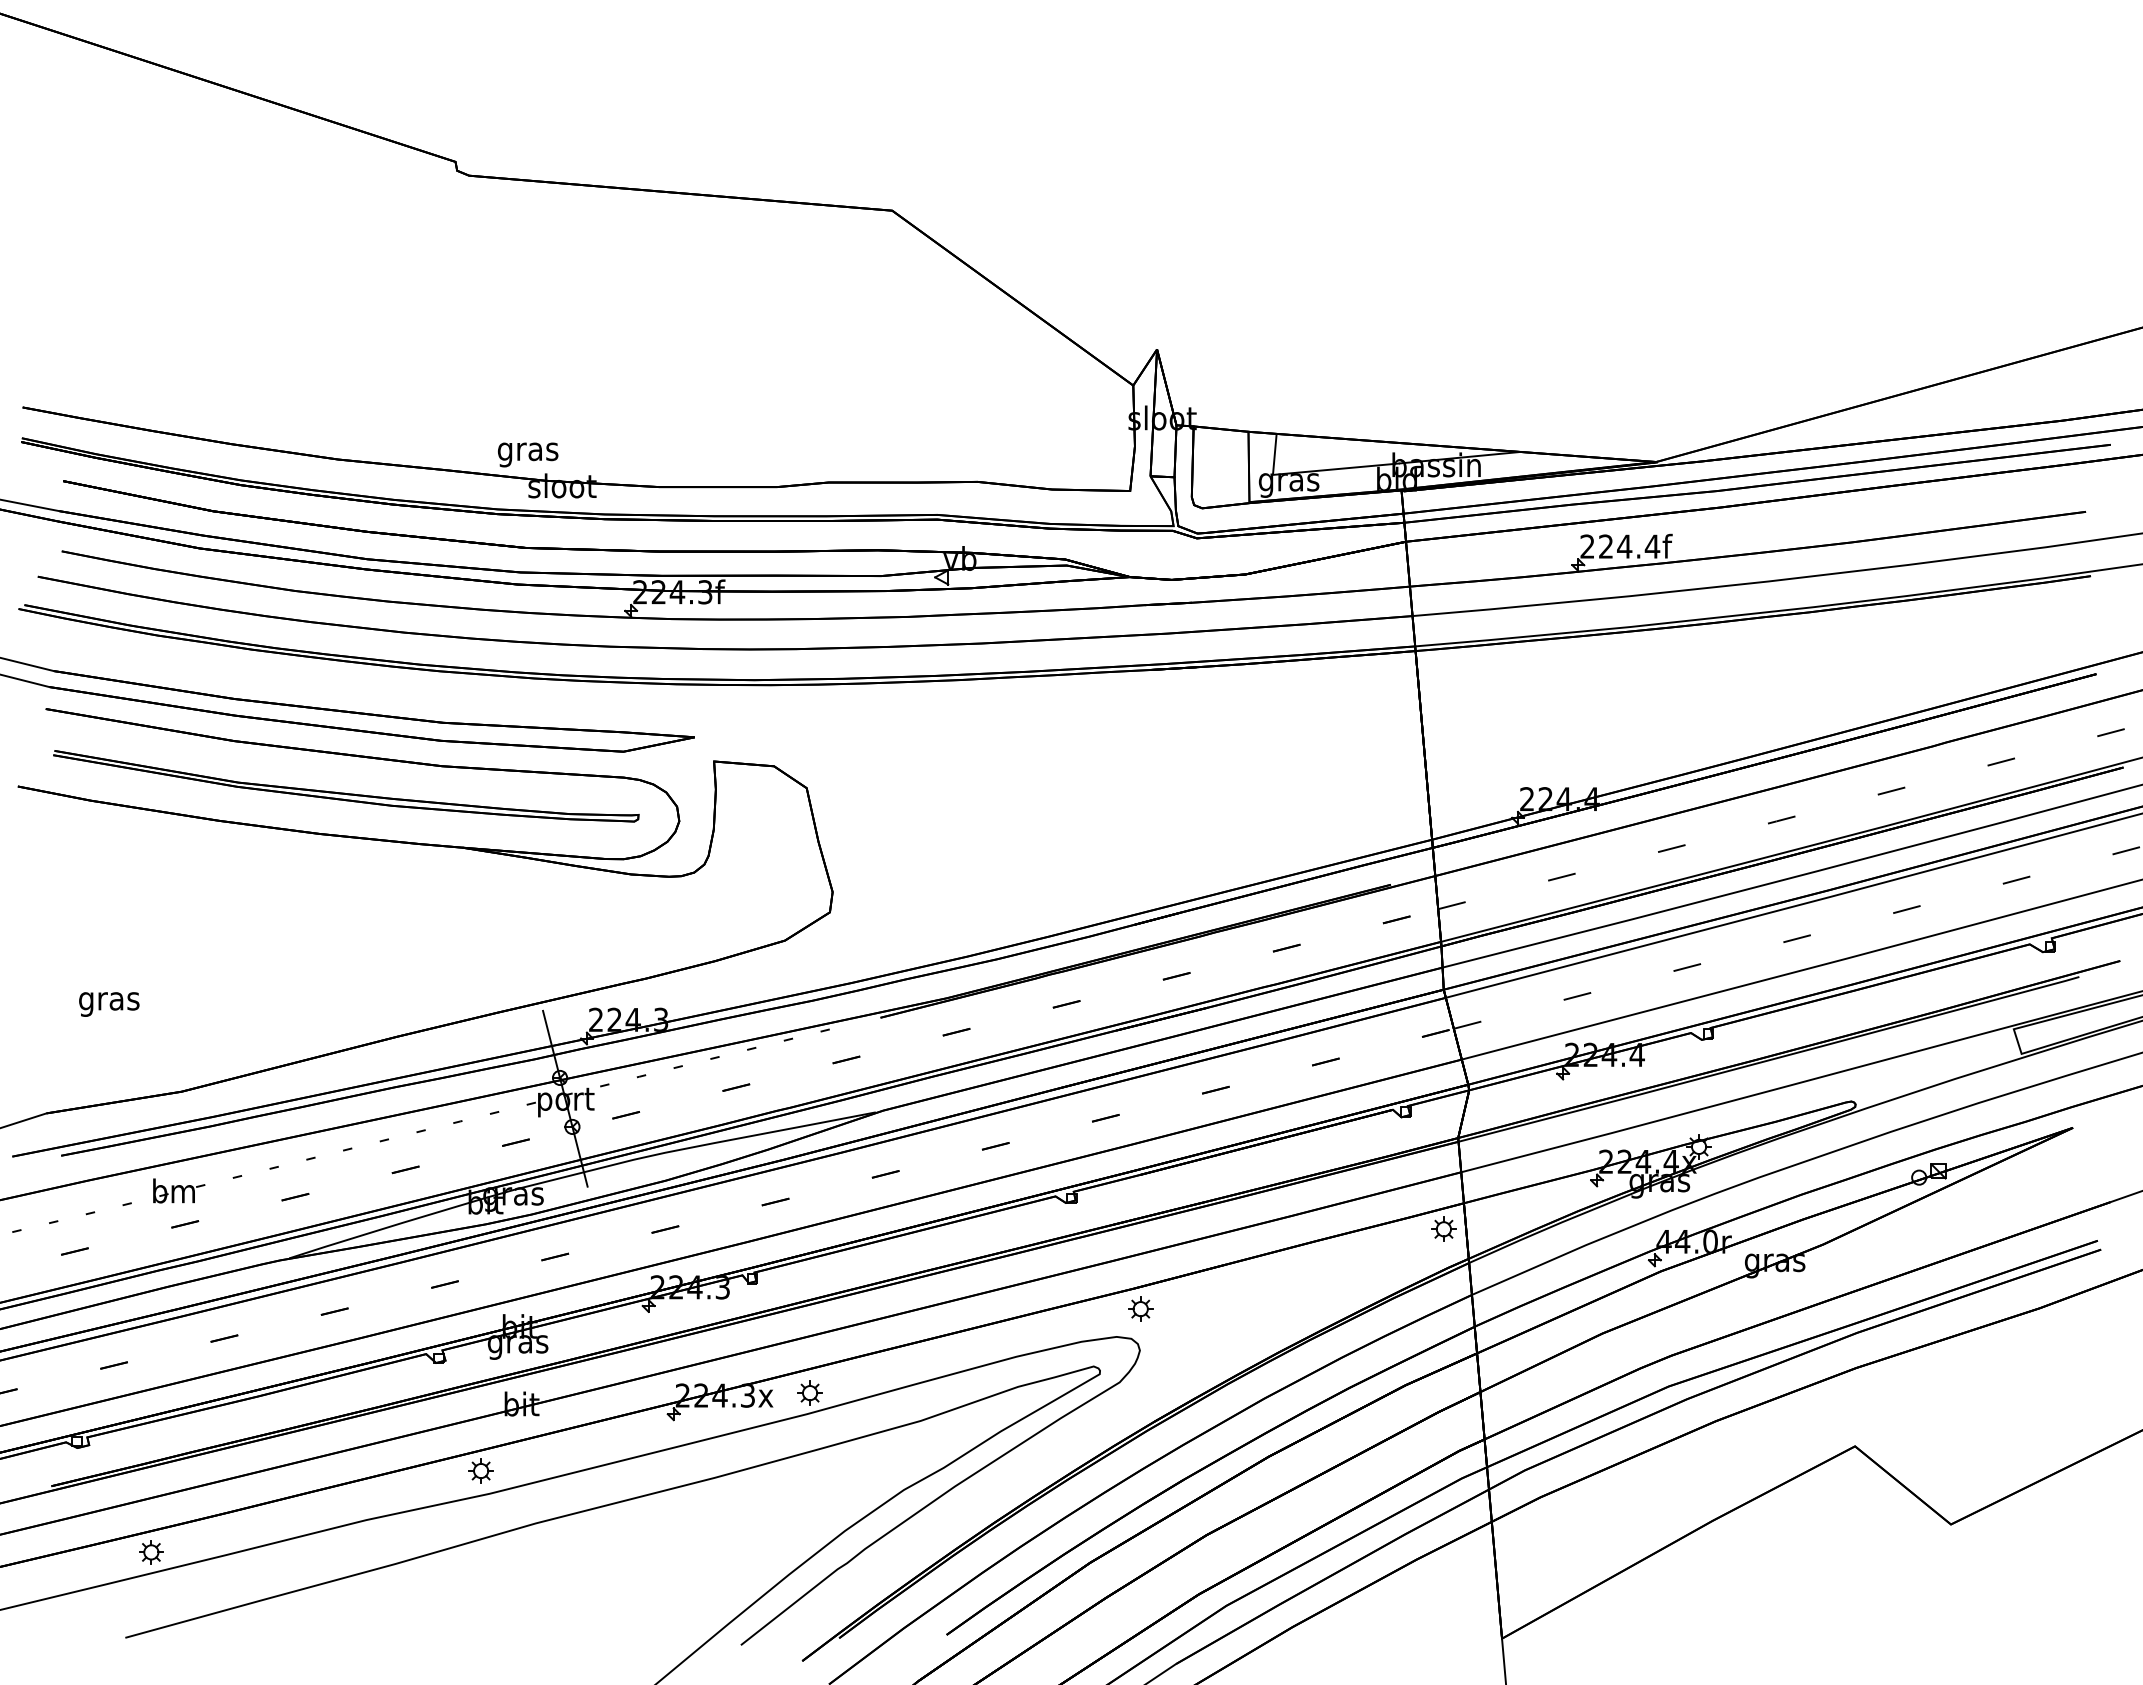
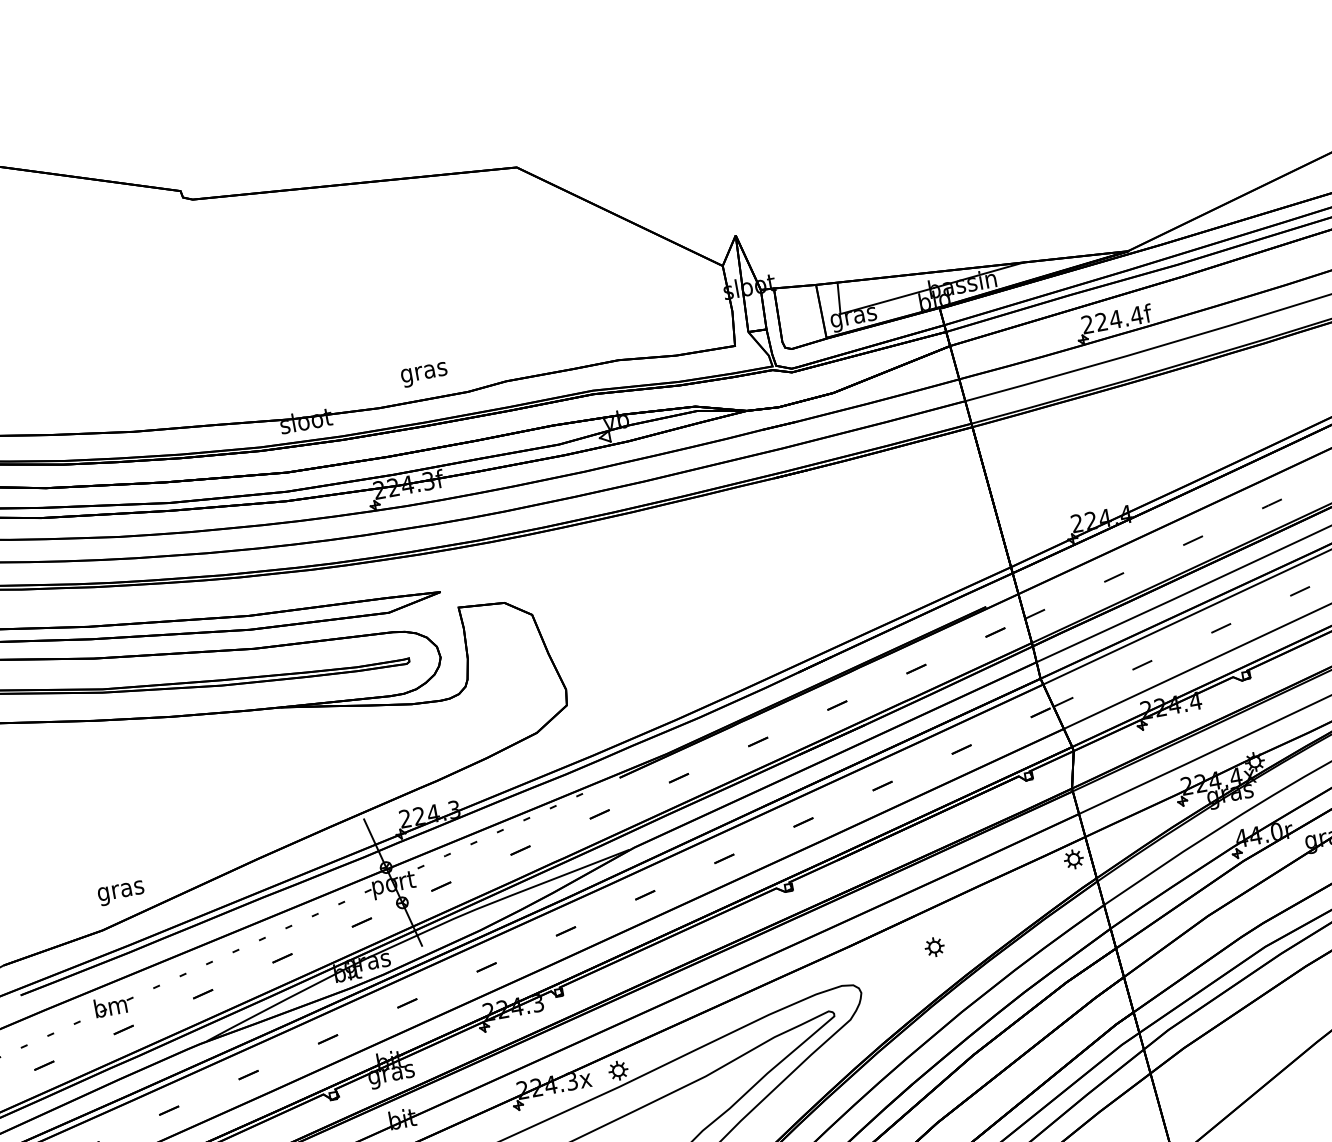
text: (528, 454) -> (424, 374), moved
text: (109, 1004) -> (121, 893), moved
part: (1140, 1308) -> (934, 946), moved

